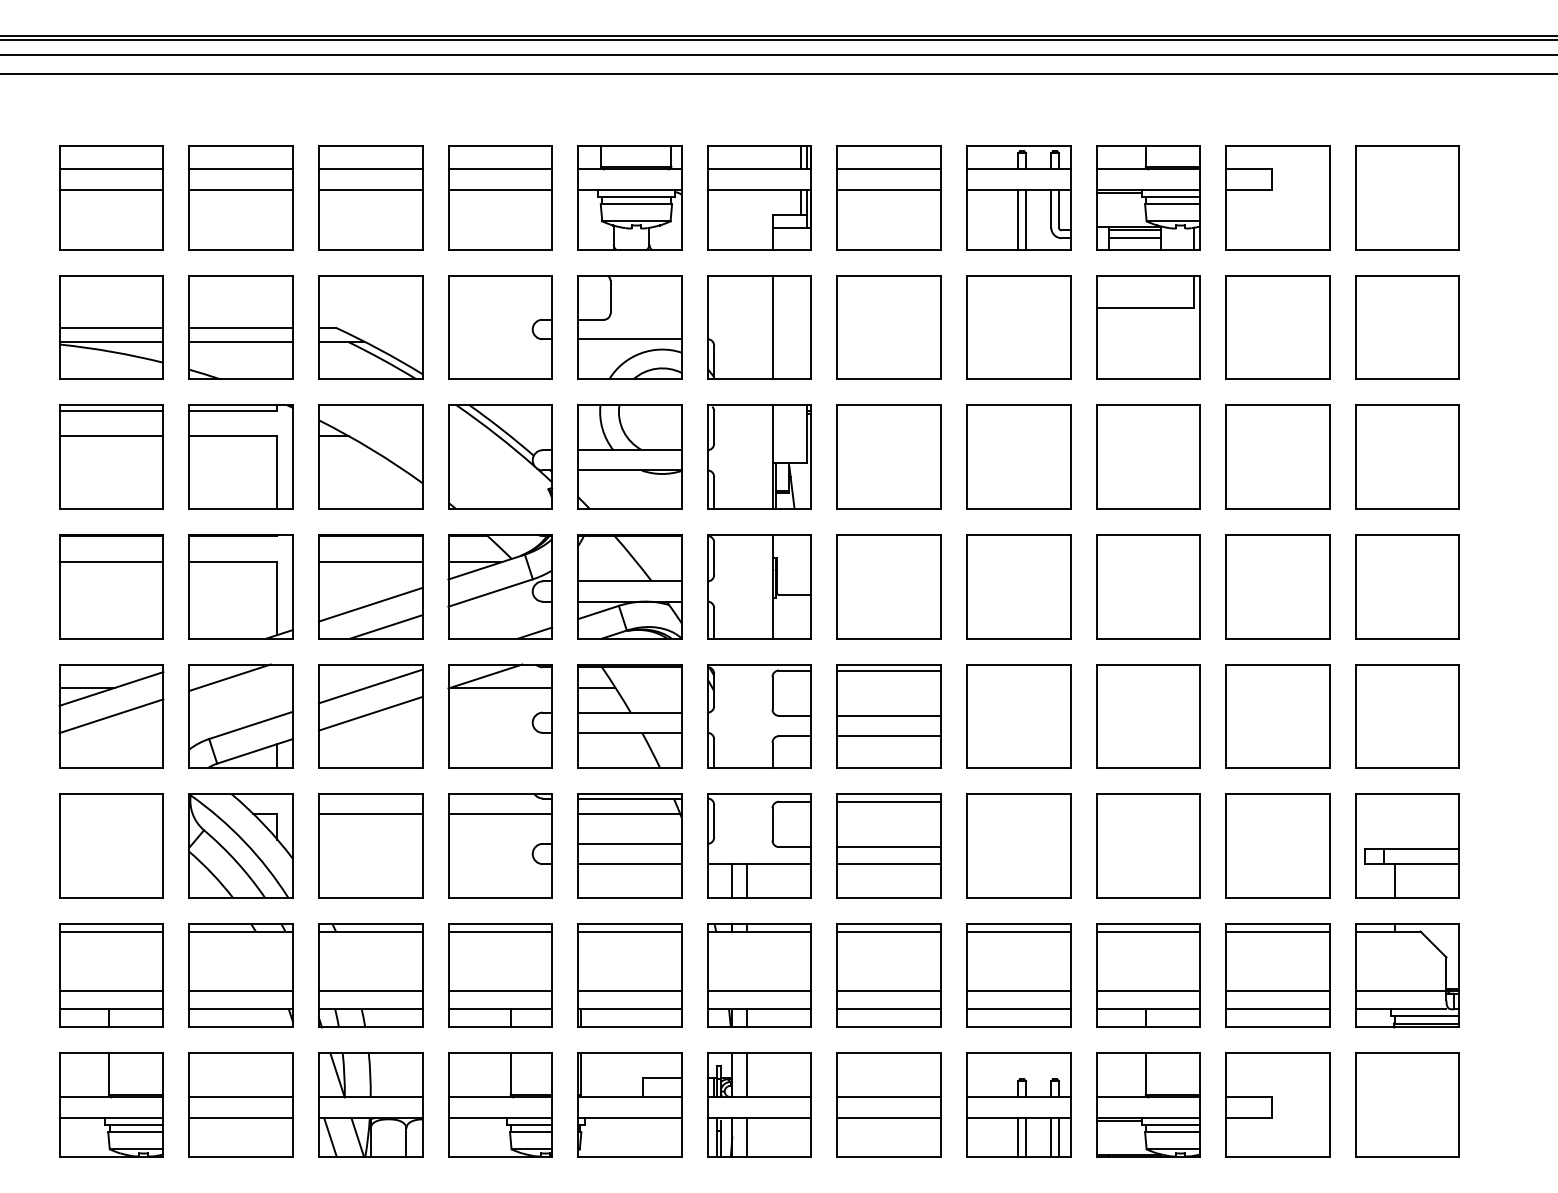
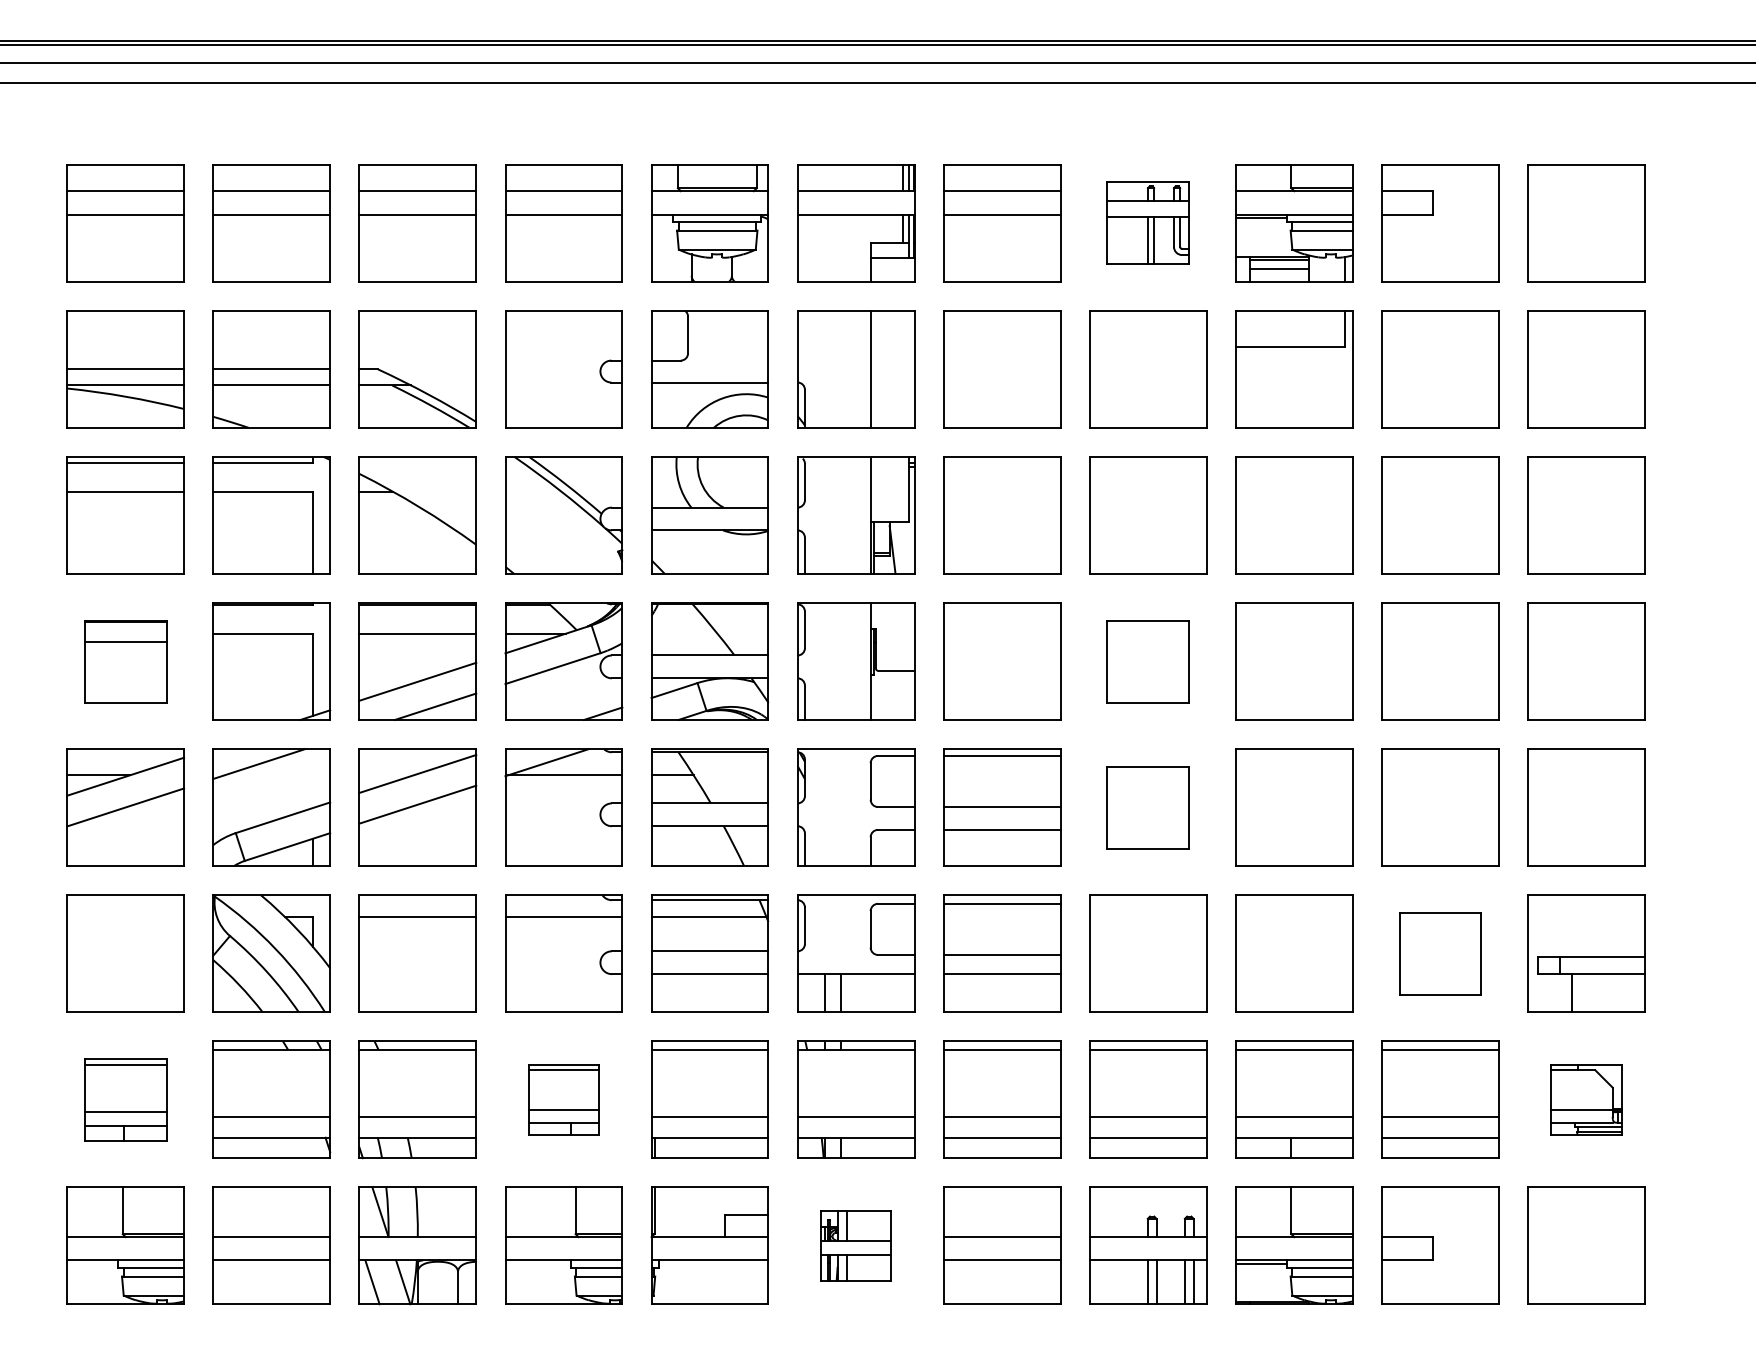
part: (1018, 197) -> (1147, 222), size x0.7
part: (111, 586) -> (125, 661), size x0.7
part: (1018, 586) -> (1147, 661), size x0.7
part: (1018, 716) -> (1147, 807), size x0.7
part: (1277, 845) -> (1439, 953), size x0.7
part: (111, 975) -> (125, 1099), size x0.7
part: (500, 975) -> (564, 1099), size x0.6
part: (1407, 975) -> (1586, 1099), size x0.6
part: (759, 1104) -> (856, 1245), size x0.6

